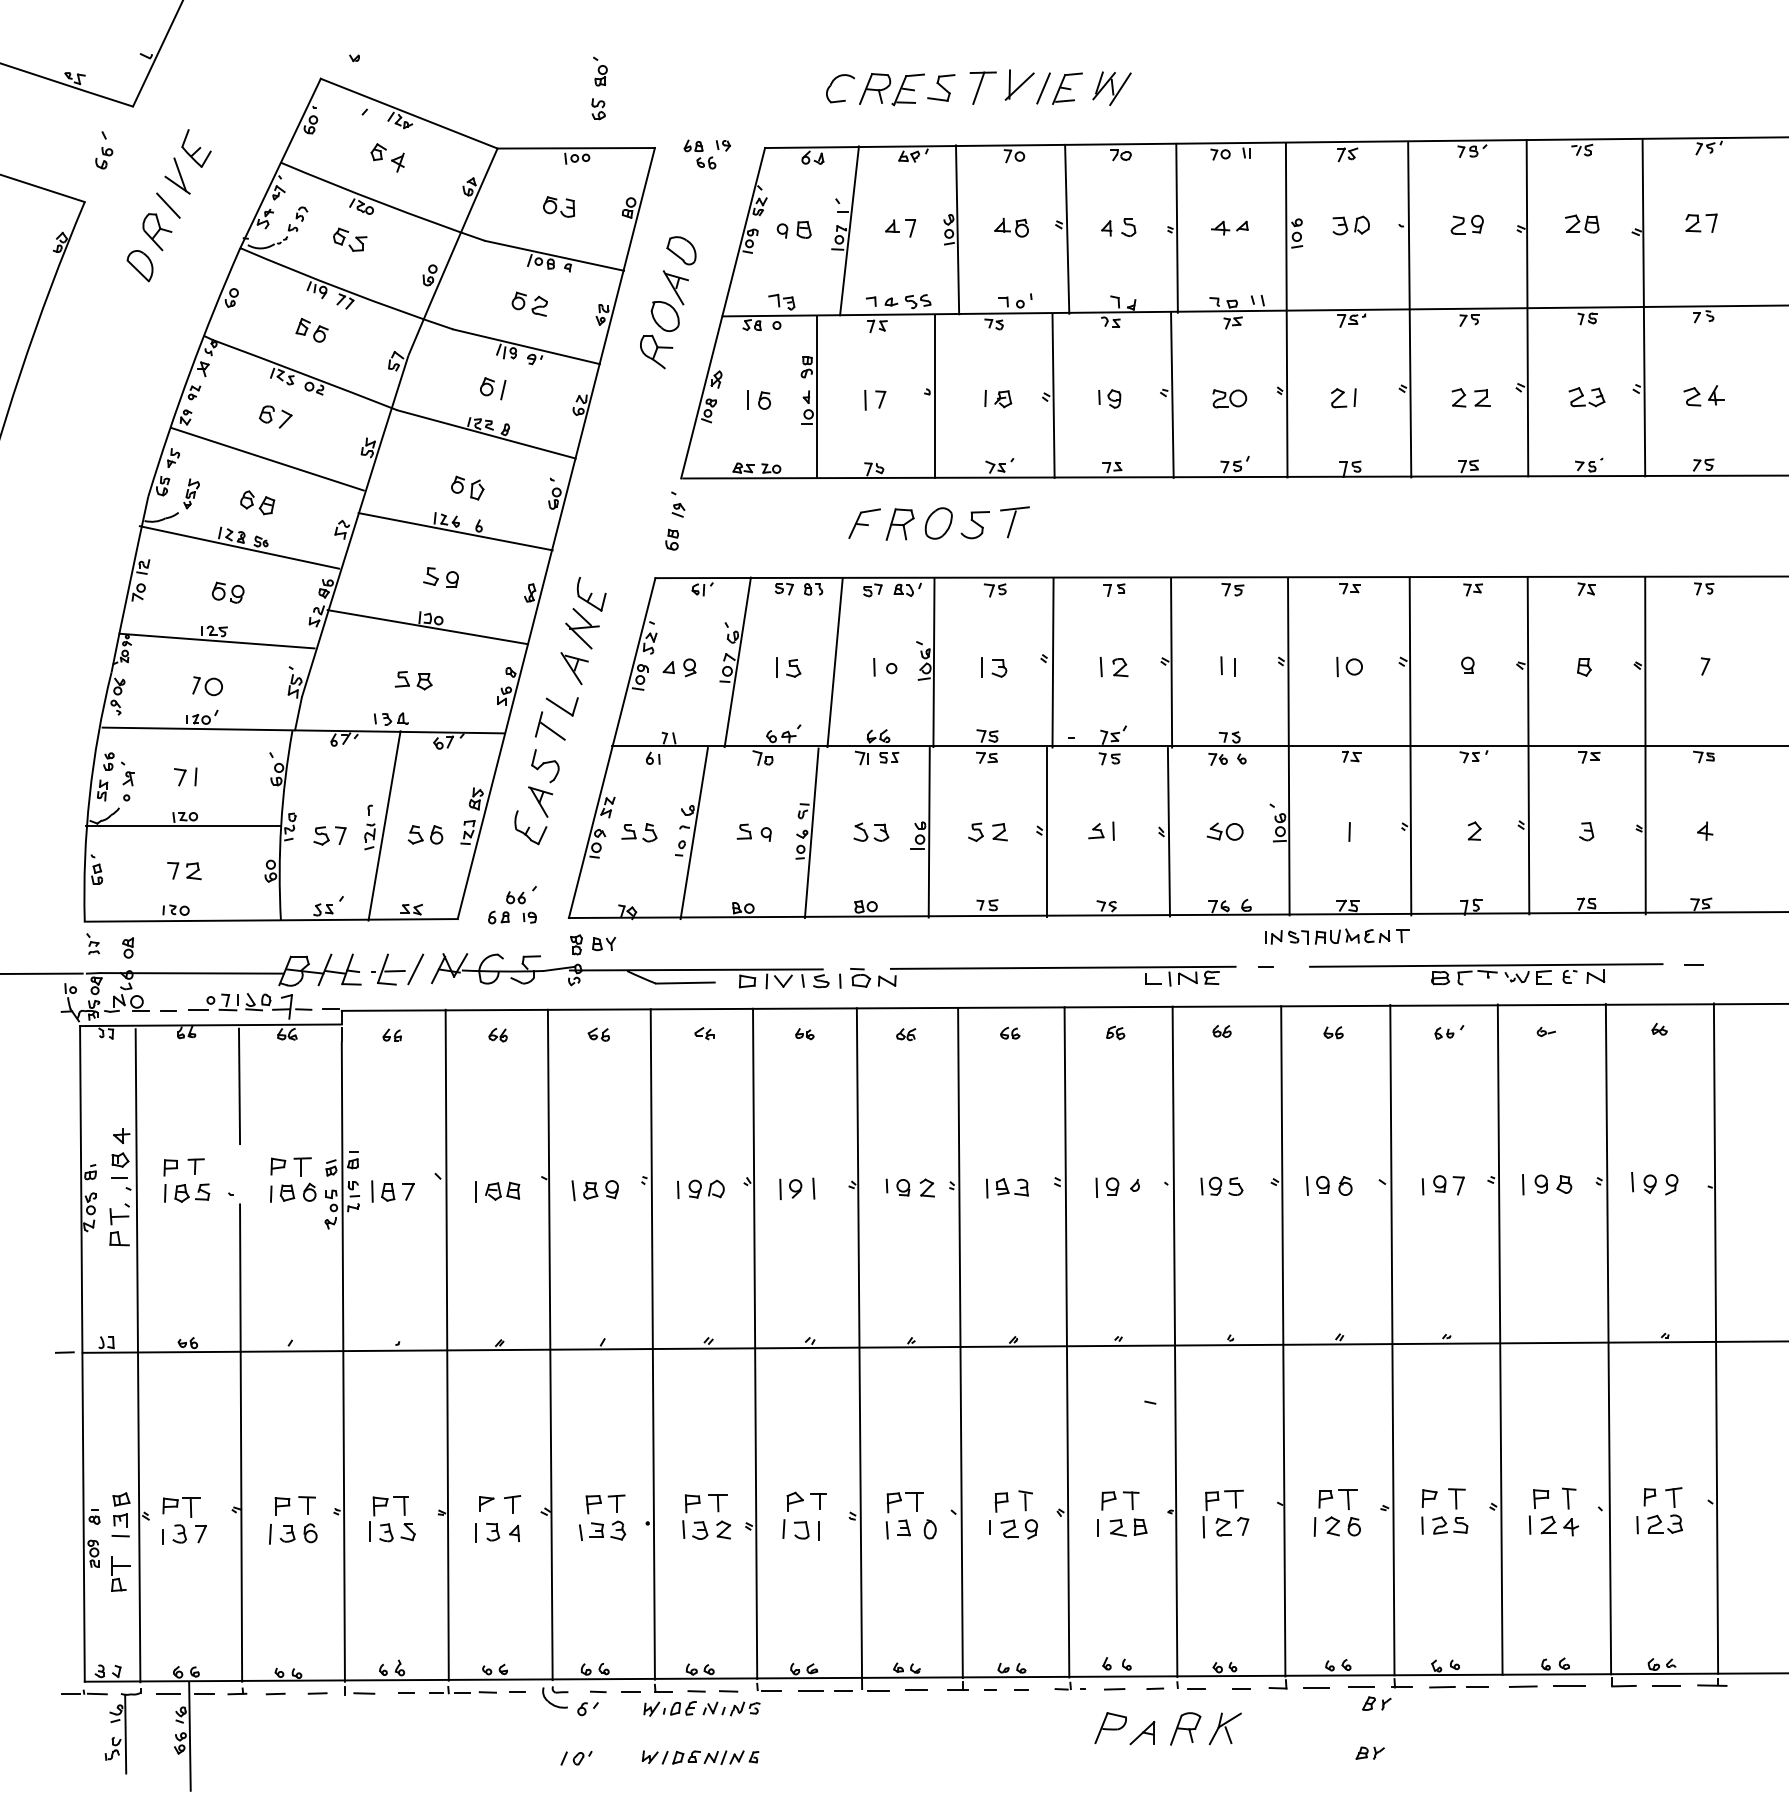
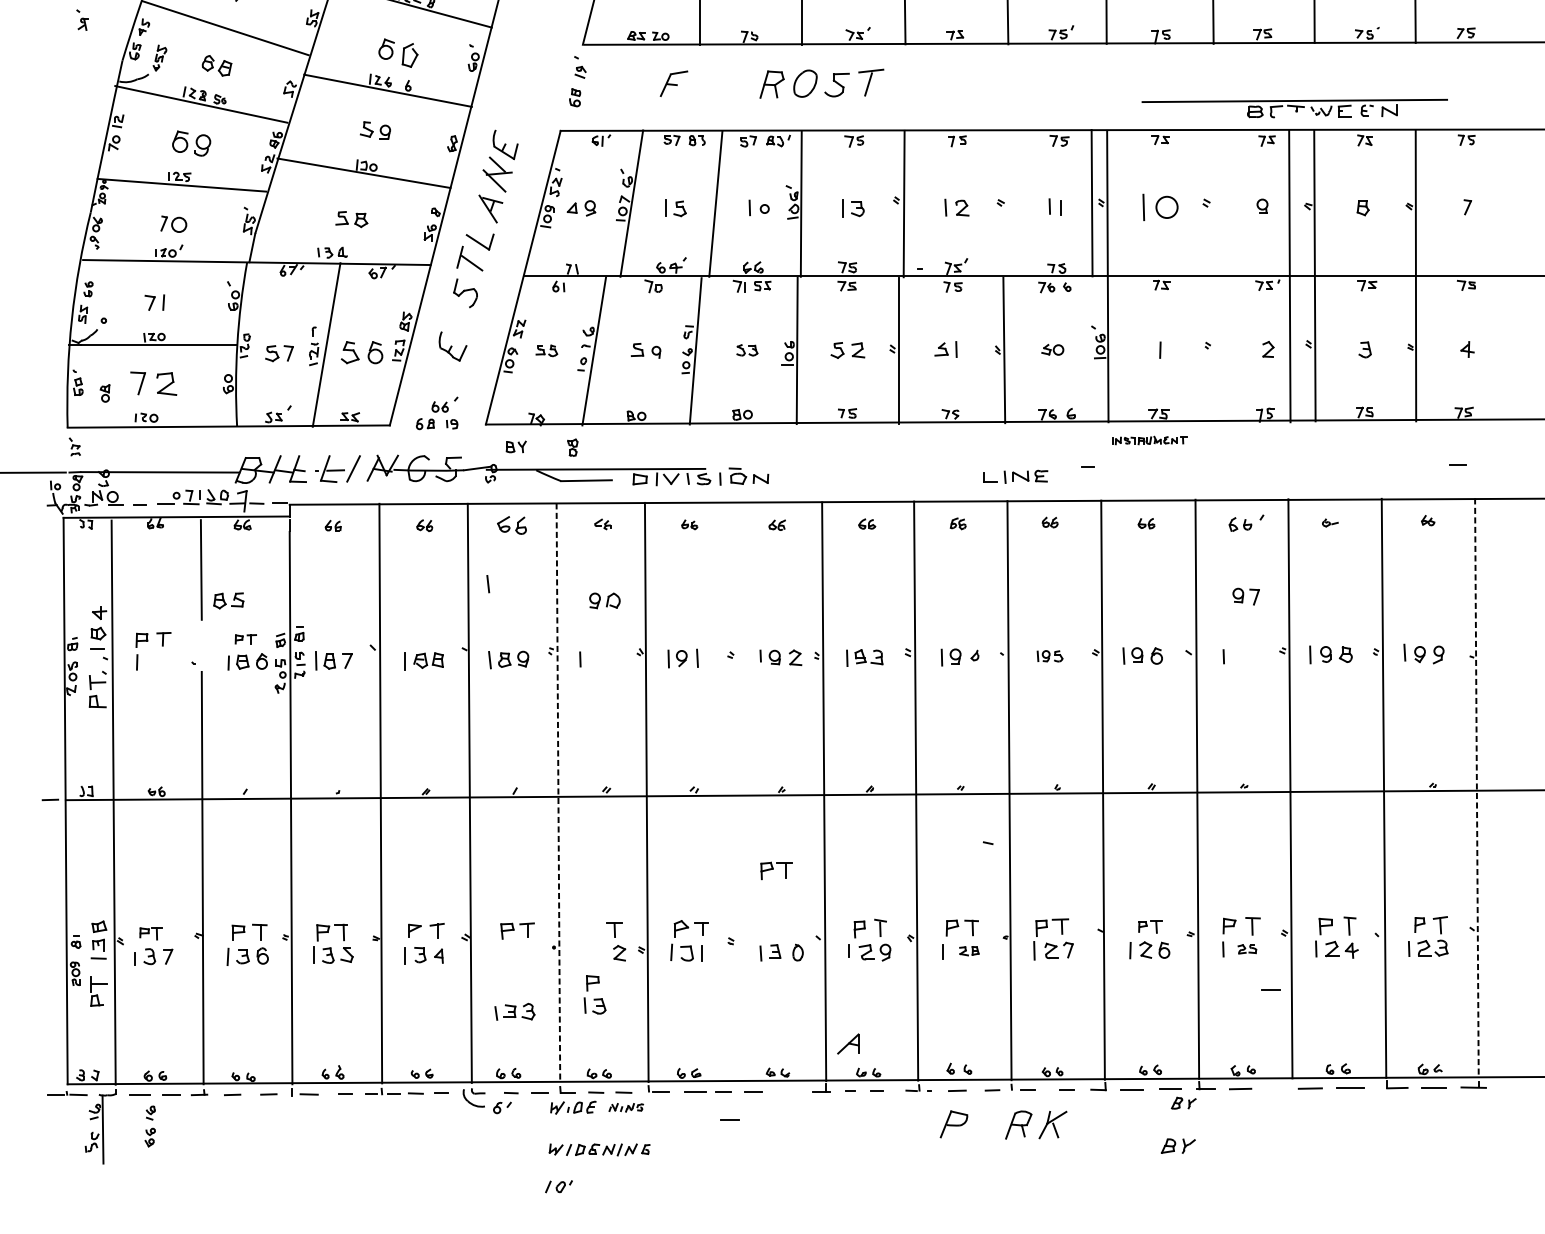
part: (467, 487) -> (398, 52), size x1.4
part: (864, 523) -> (673, 83), moved
part: (227, 592) -> (190, 143), size x1.4
line: (1171, 662) -> (1092, 202), moved
part: (1349, 667) -> (1160, 208), size x1.6
line: (1410, 746) -> (1289, 276), moved
part: (127, 773) -> (82, 19), moved
part: (540, 801) -> (461, 323), removed
part: (871, 831) -> (747, 349), size x0.7
part: (1224, 831) -> (1052, 349), size x0.7
part: (639, 832) -> (546, 350), size x0.7
part: (425, 834) -> (362, 352), size x1.4
part: (184, 871) -> (153, 384), size x1.6
part: (1337, 936) -> (1149, 440), size x0.6
part: (576, 944) -> (572, 447), moved
part: (128, 947) -> (105, 392), moved
line: (1062, 967) -> (912, 467), removed
part: (1486, 974) -> (1295, 108), moved
part: (1449, 1032) -> (1246, 523), size x1.4
part: (598, 1034) -> (511, 525), size x1.6
line: (571, 1102) -> (488, 583), added
part: (290, 1166) -> (245, 639), size x0.6
part: (1221, 1185) -> (1049, 655), size x0.7
part: (1448, 1185) -> (1245, 596), moved
part: (706, 1188) -> (604, 600), moved
part: (192, 1192) -> (228, 600), moved
line: (1716, 1339) -> (1477, 788), solid -> dashed
line: (652, 1344) -> (558, 792), solid -> dashed
line: (859, 1348) -> (736, 796), removed
part: (1337, 1499) -> (1149, 926), size x0.7
part: (904, 1502) -> (775, 870), moved
part: (181, 1507) -> (151, 933), size x0.7
part: (695, 1516) -> (595, 994), moved
part: (1450, 1525) -> (1247, 949), size x0.6
part: (1128, 1527) -> (969, 951), size x0.6
part: (602, 1530) -> (514, 1011), moved
line: (1477, 1686) -> (1270, 989), moved
line: (916, 1689) -> (730, 1119), moved
part: (731, 1708) -> (626, 1107), size x0.7
part: (1142, 1733) -> (848, 1044), moved
line: (189, 1736) -> (158, 1131), removed
part: (1369, 1752) -> (1177, 1145), size x1.4
part: (576, 1758) -> (558, 1186), moved

